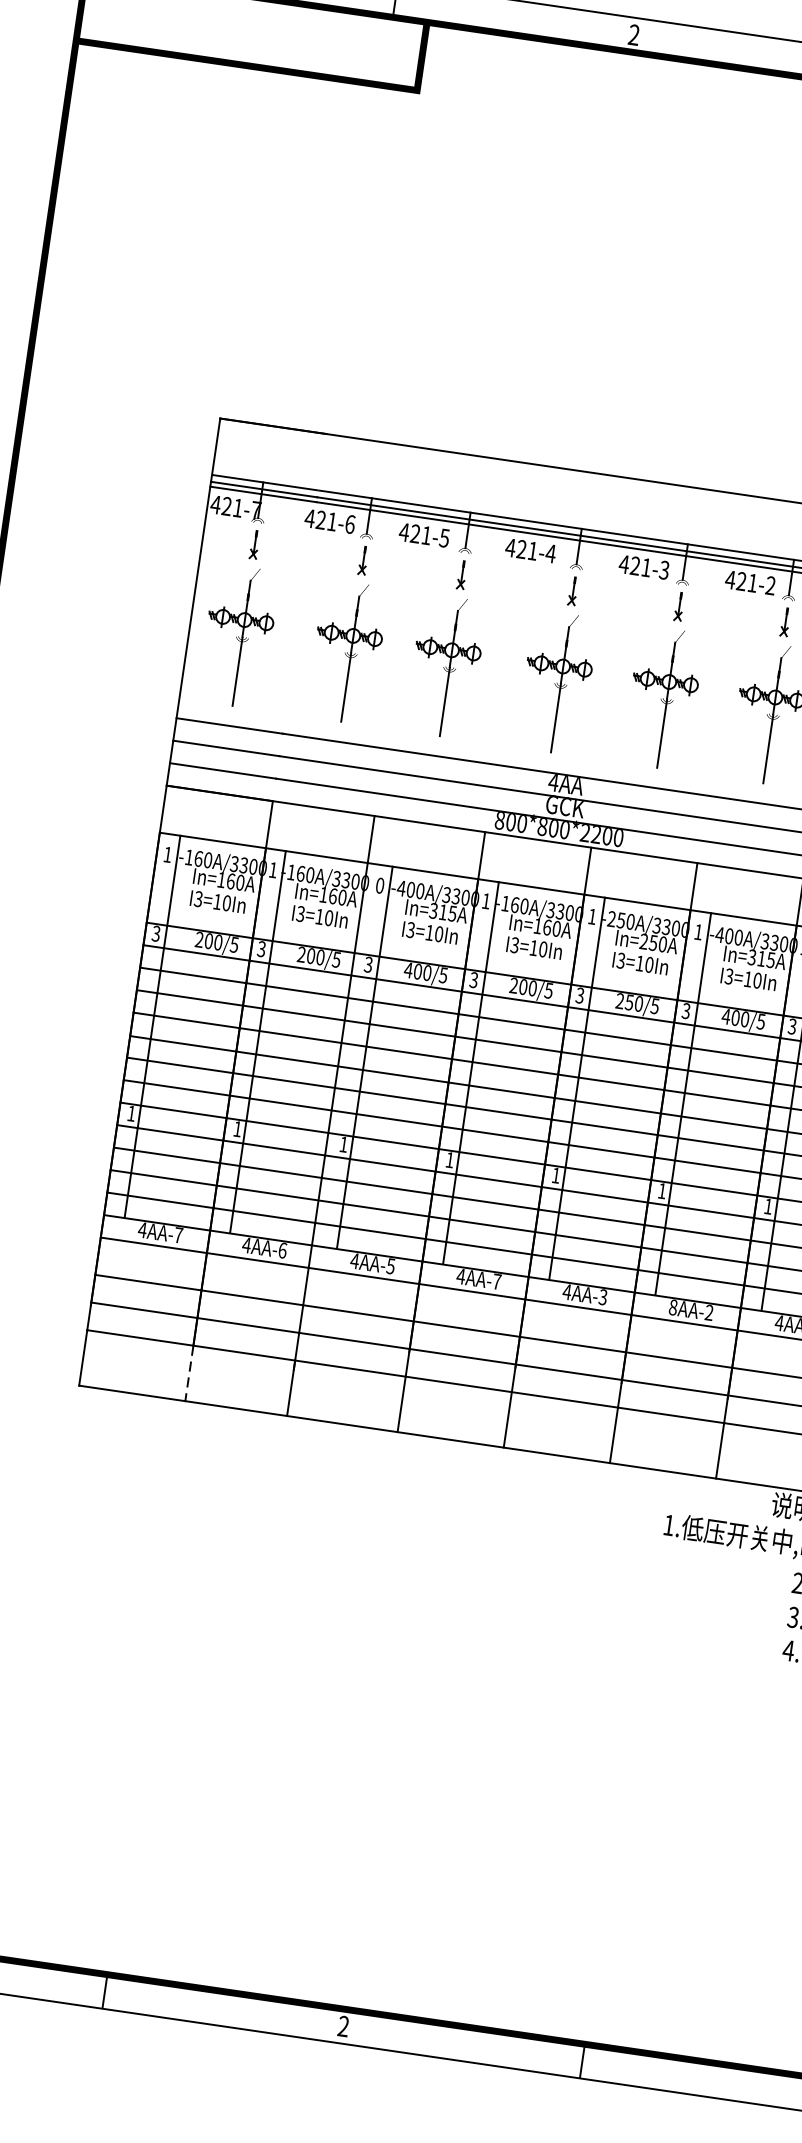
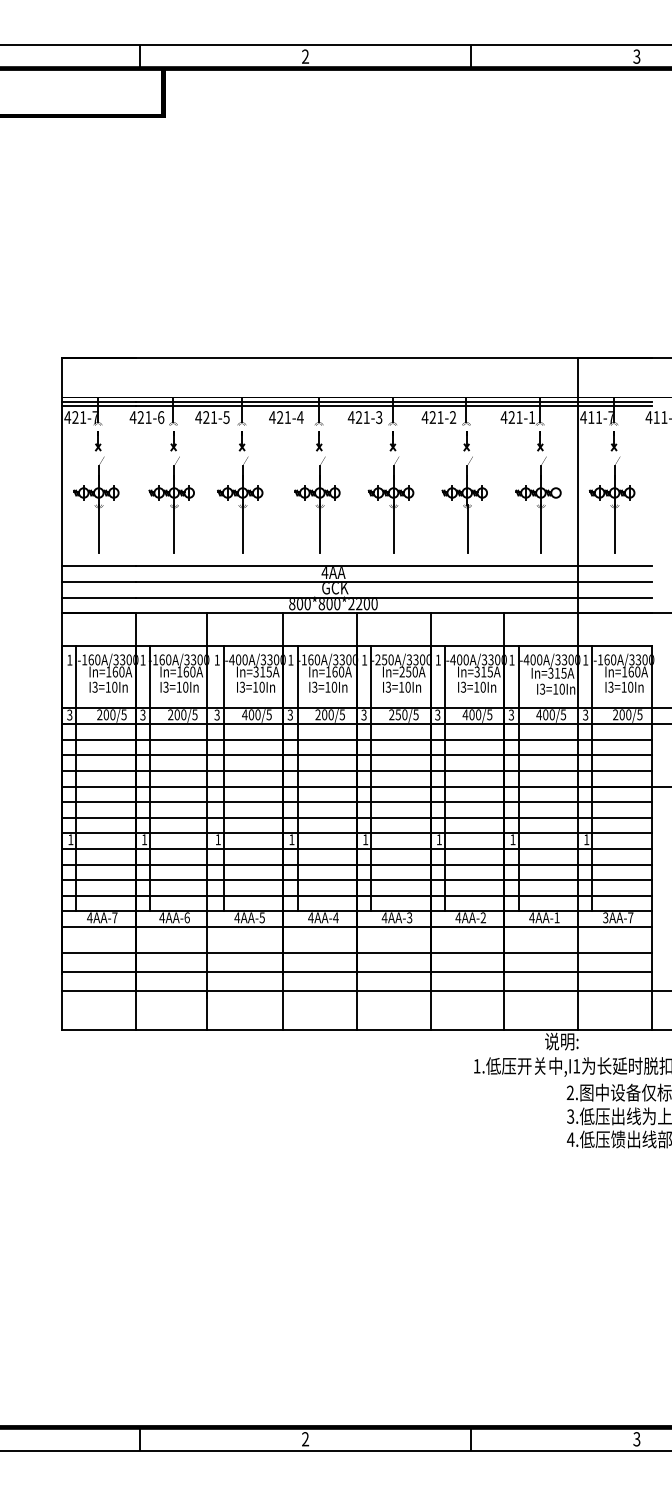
text: (379, 884) -> (216, 659), 0 -> 1
text: (496, 1281) -> (335, 917), 4AA-7 -> 4AA-4
text: (673, 1307) -> (458, 917), 8AA-2 -> 4AA-2
line: (188, 1374) -> (135, 1011), dashed -> solid

